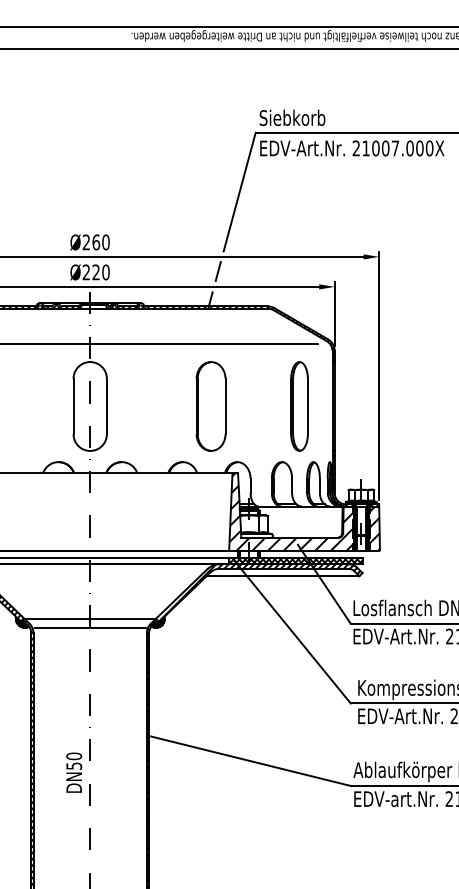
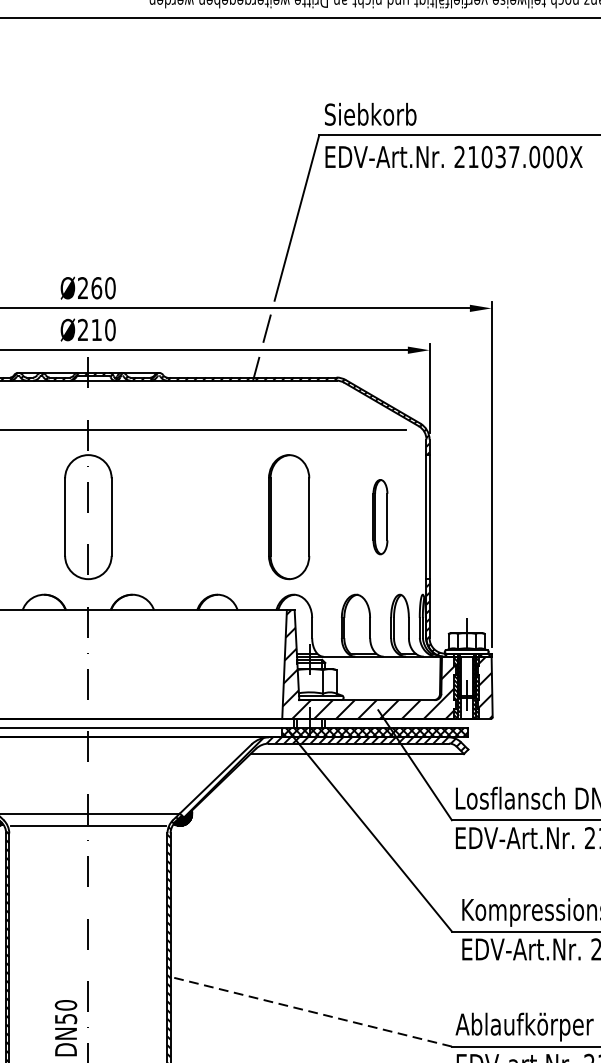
text: (385, 148) -> (500, 157), 21007.000X -> 21037.000X
text: (95, 272) -> (95, 330), Ø220 -> Ø210
part: (210, 406) -> (288, 517), moved
part: (299, 406) -> (380, 517), size x0.6
line: (249, 760) -> (310, 1011), solid -> dashed

